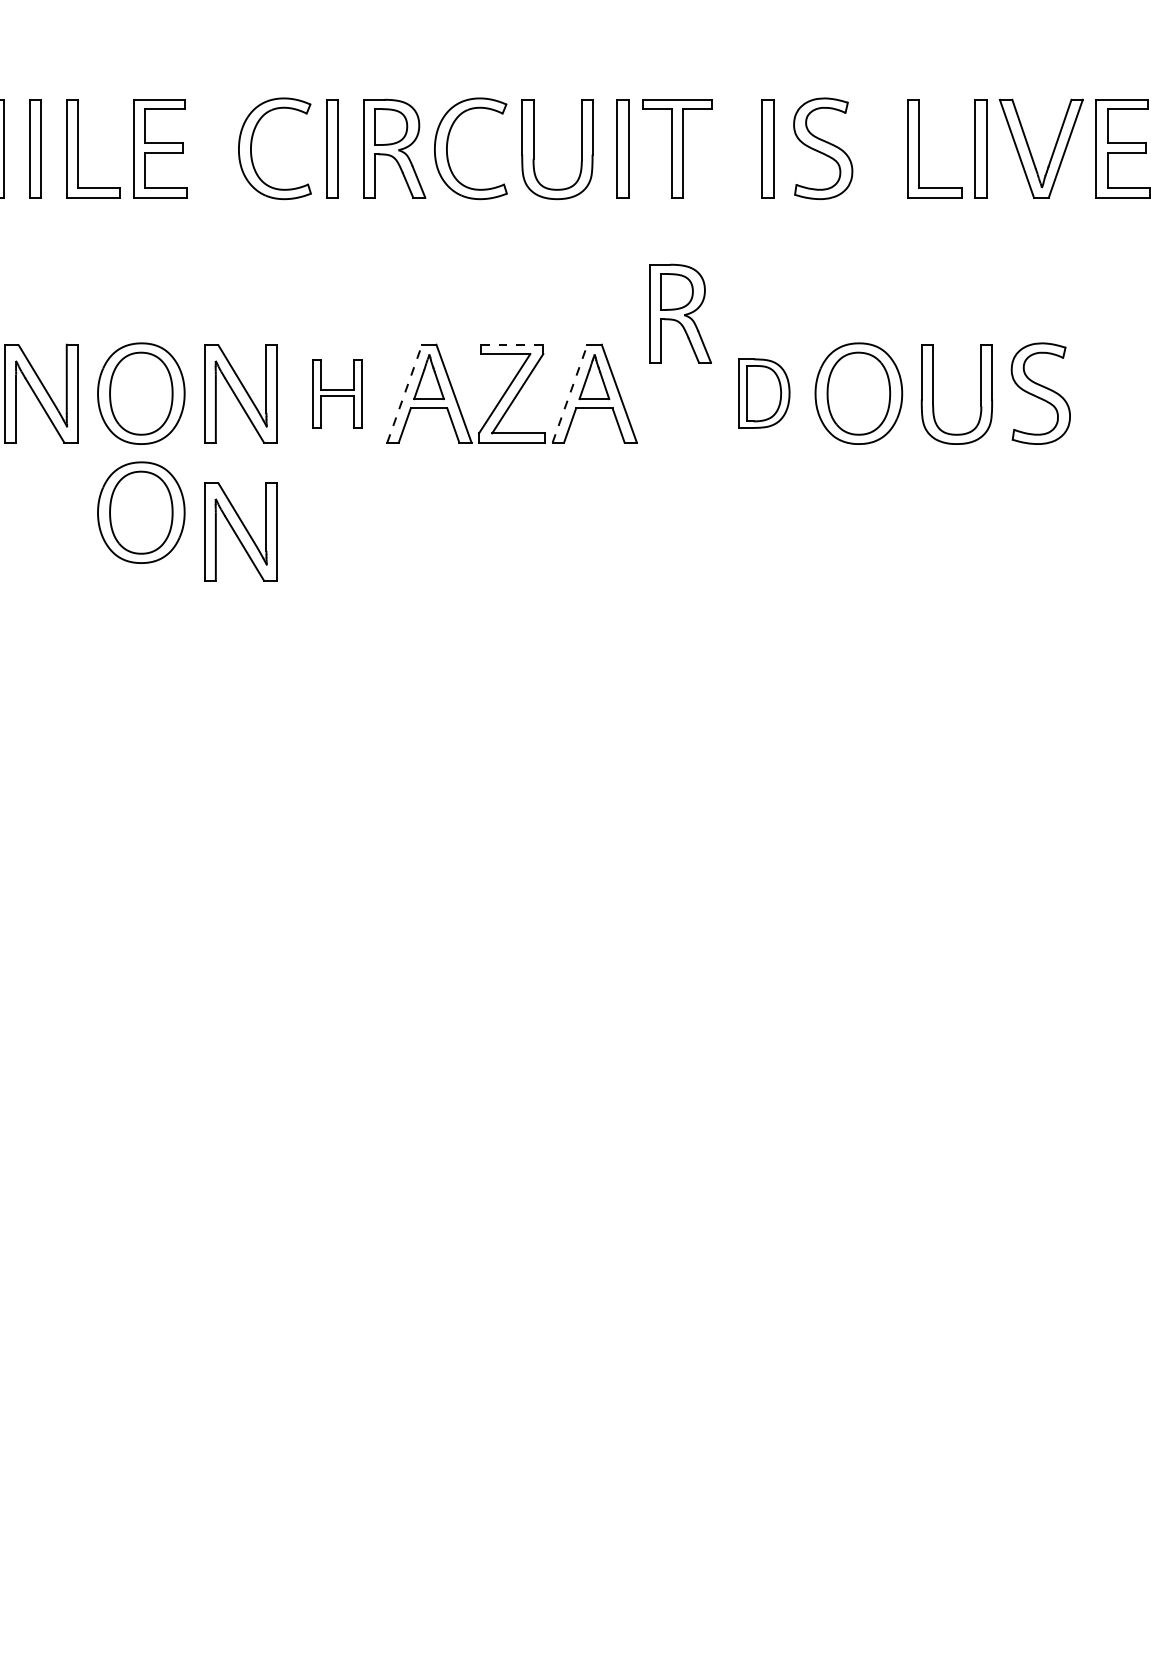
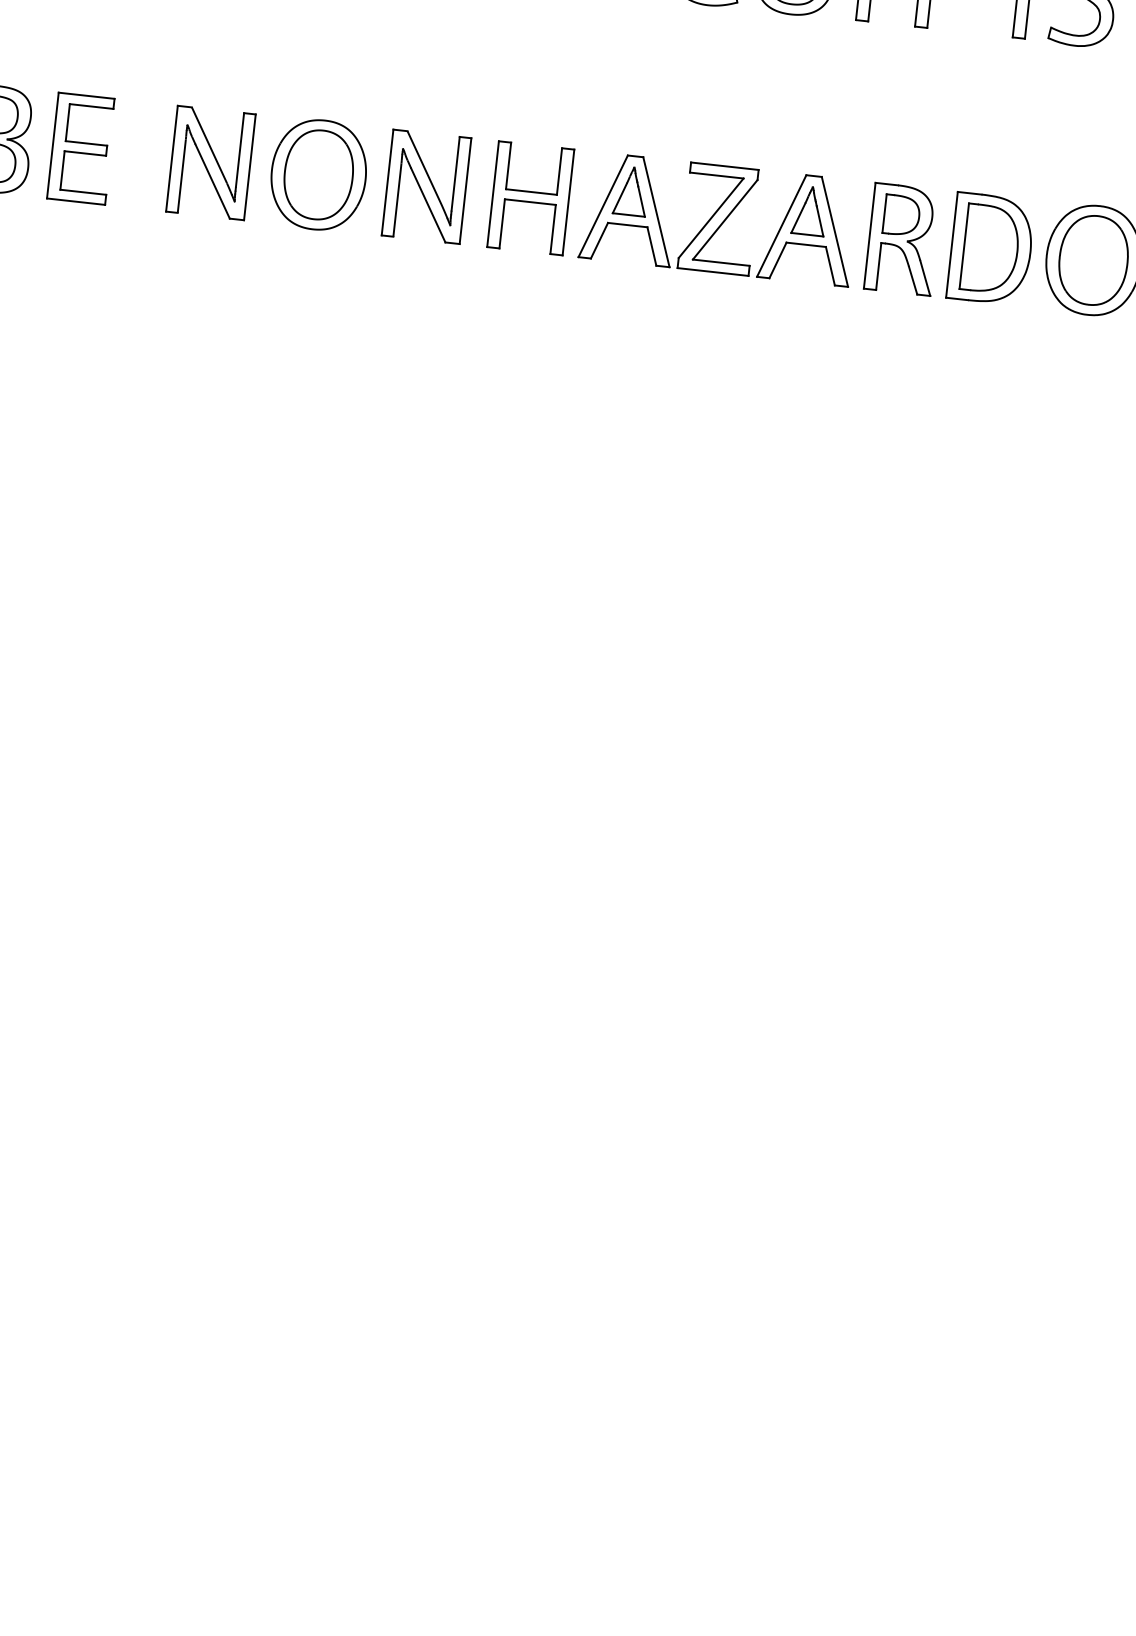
part: (680, 313) -> (903, 239), moved
line: (512, 344) -> (725, 166), dashed -> solid
part: (337, 393) -> (530, 198), size x1.43
line: (404, 393) -> (602, 206), dashed -> solid
line: (570, 393) -> (782, 225), dashed -> solid
part: (764, 393) -> (991, 248), size x1.43
part: (141, 512) -> (304, 303), removed
part: (240, 531) -> (409, 335), removed

